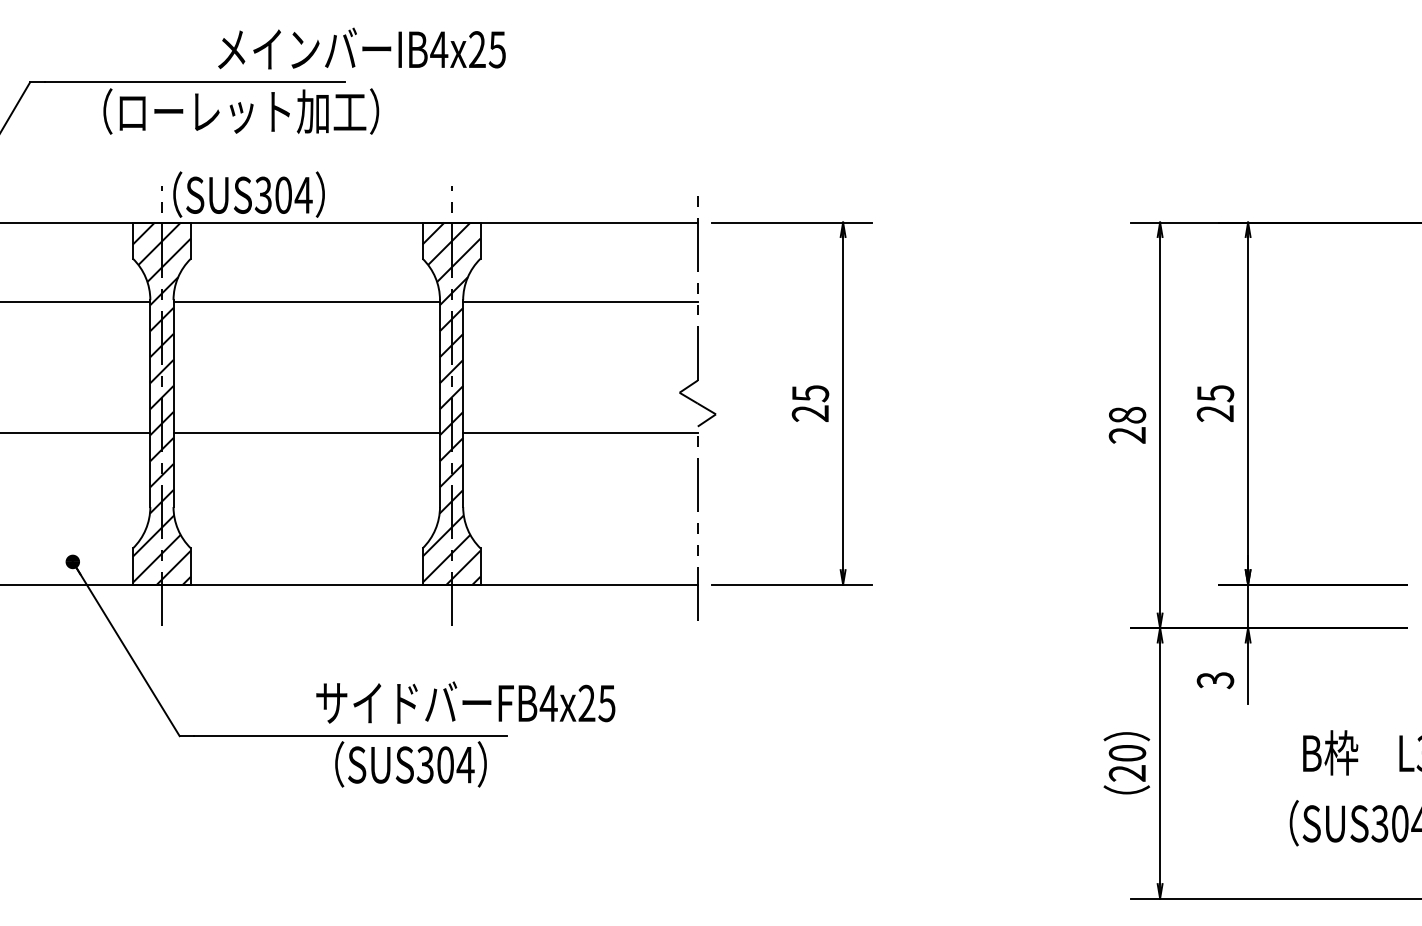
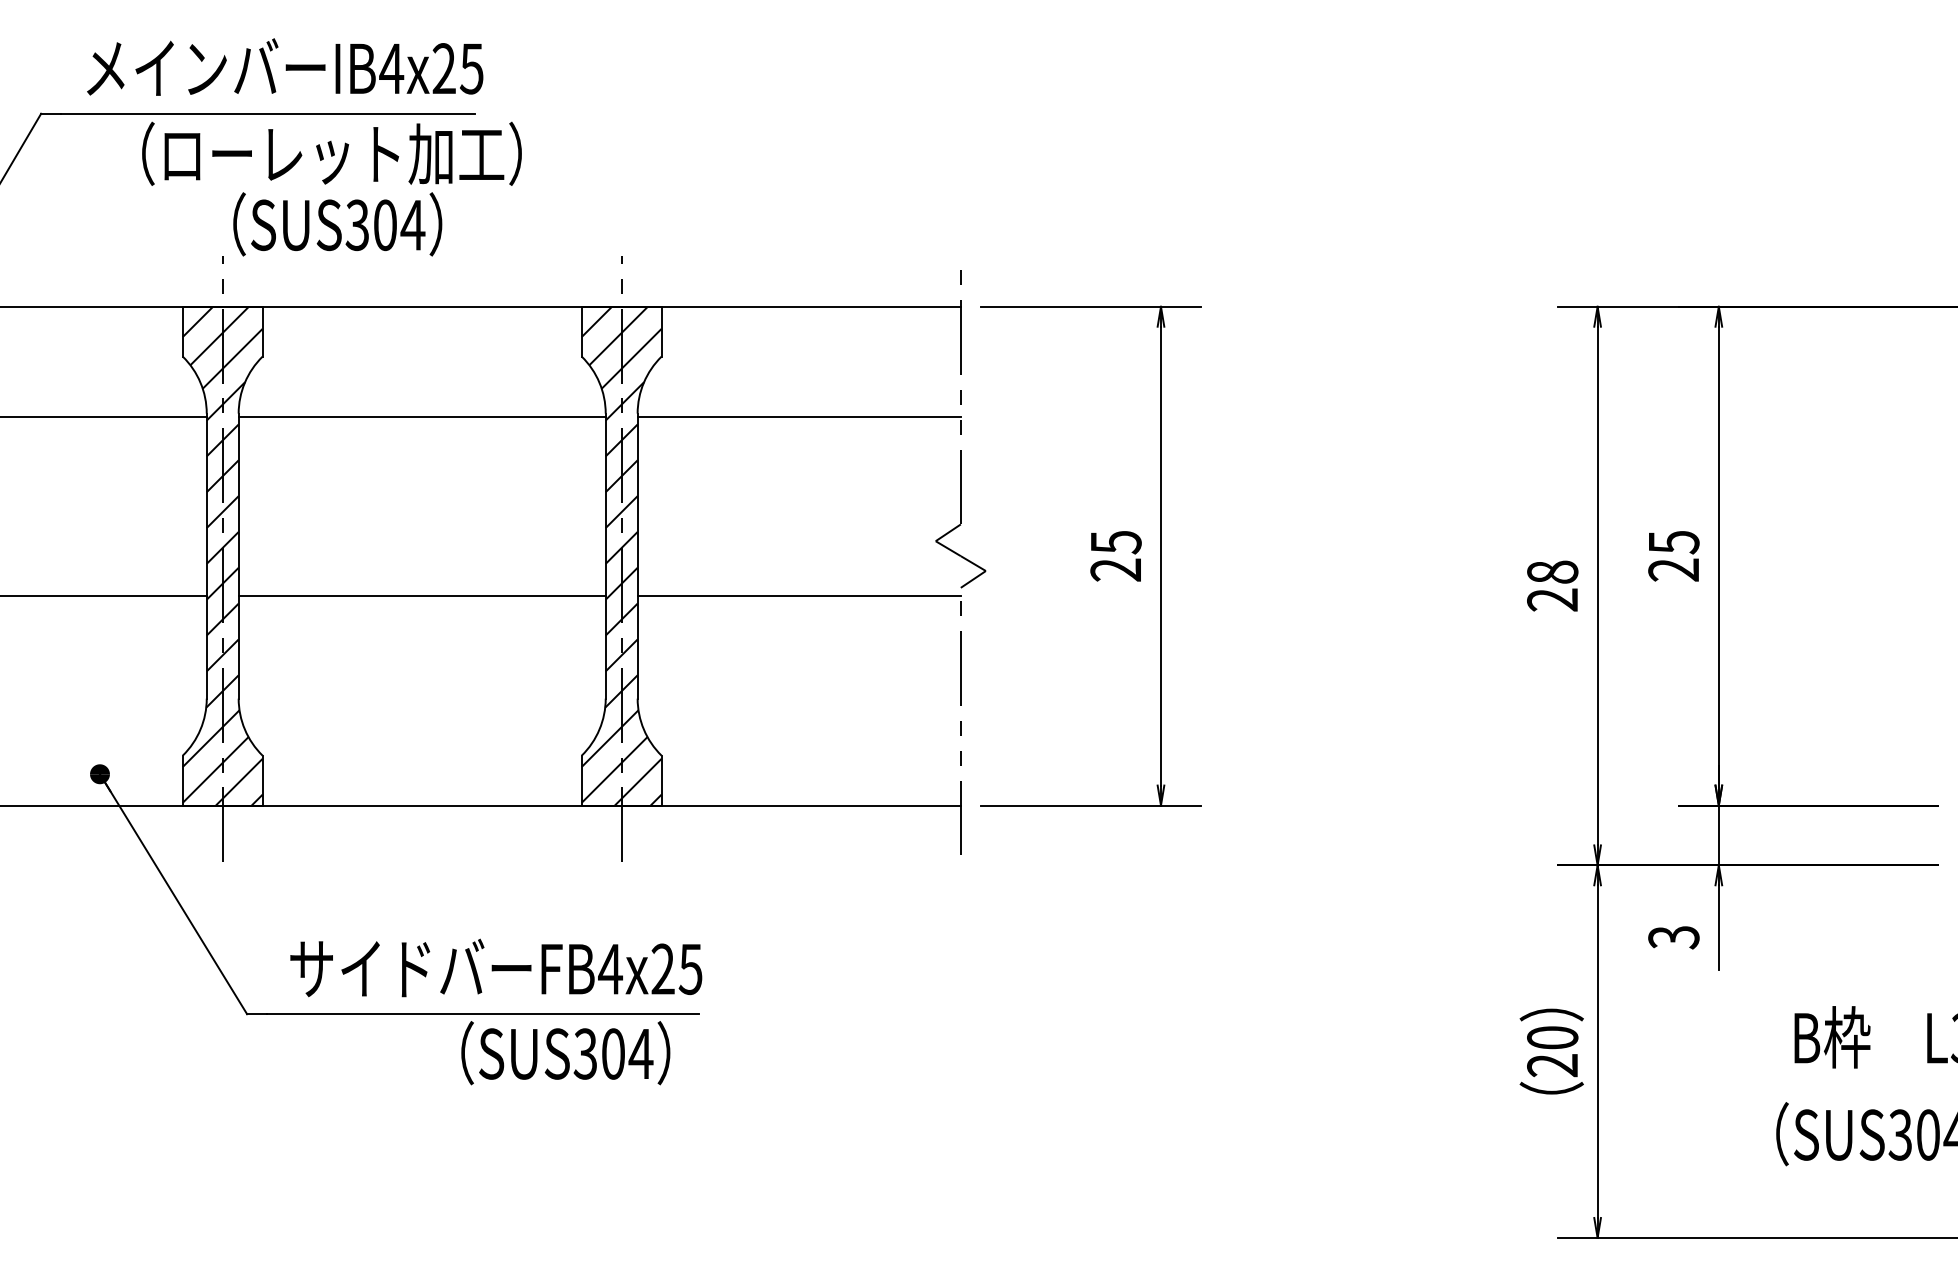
text: (362, 48) -> (285, 66), moved
text: (248, 194) -> (337, 224), moved
text: (465, 702) -> (496, 967), moved

